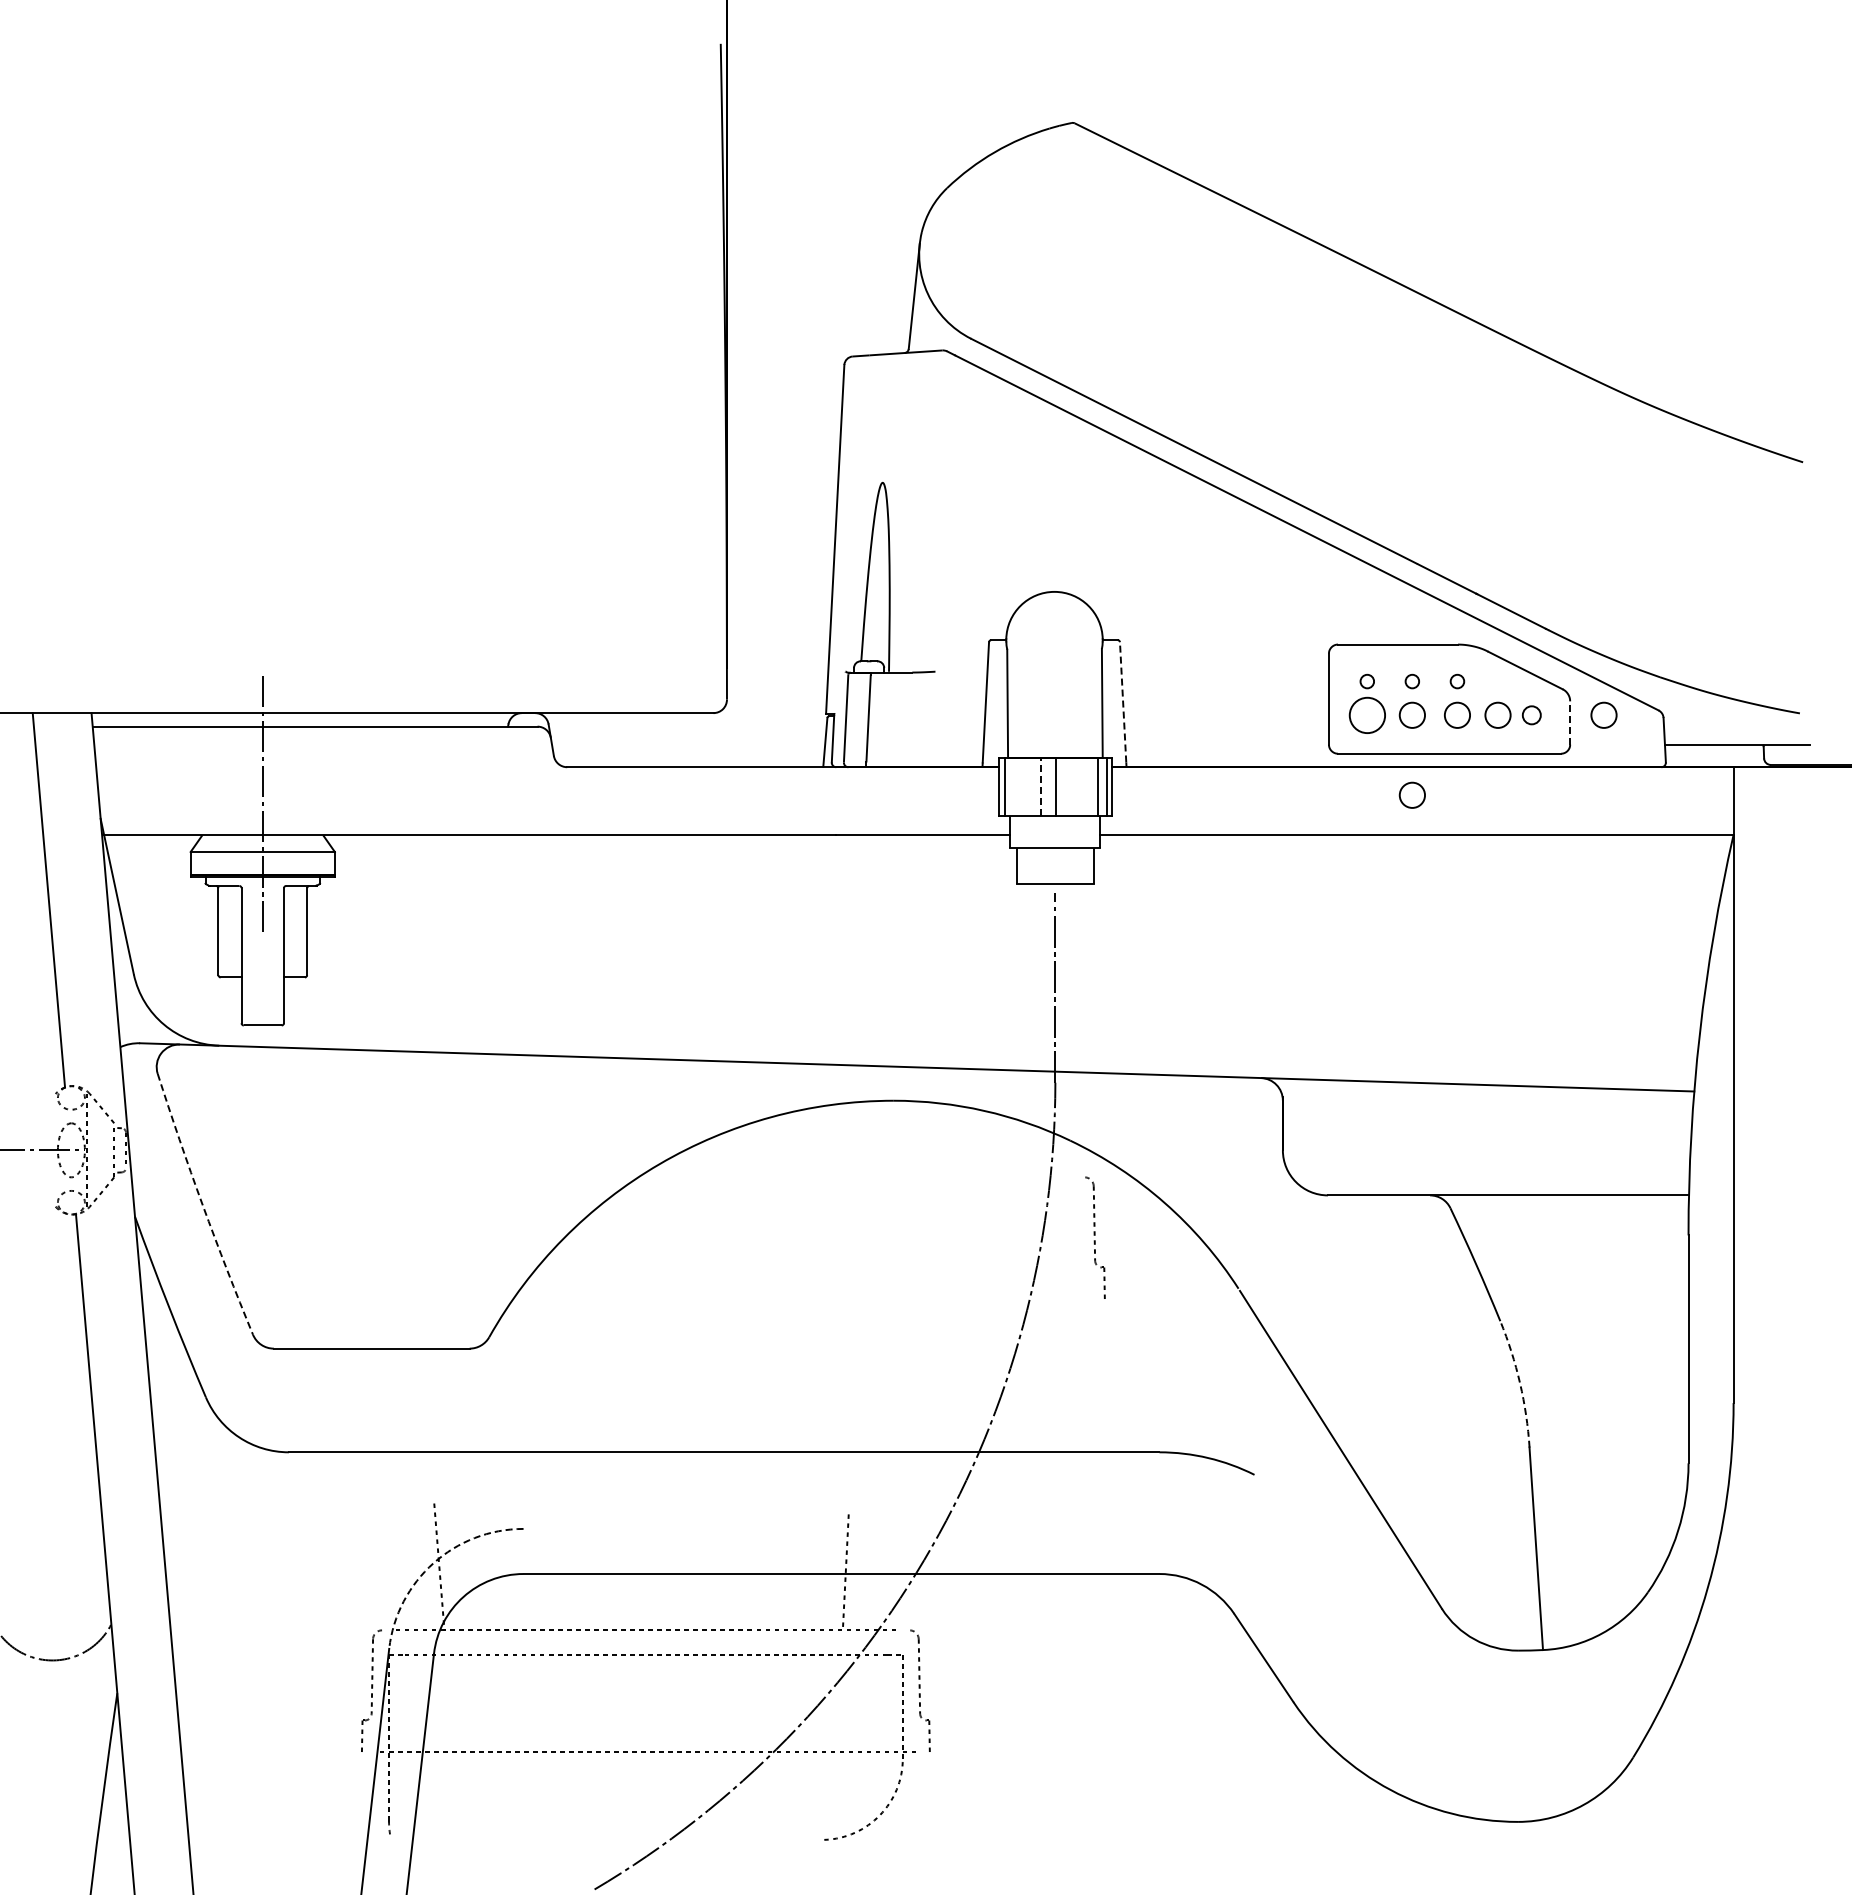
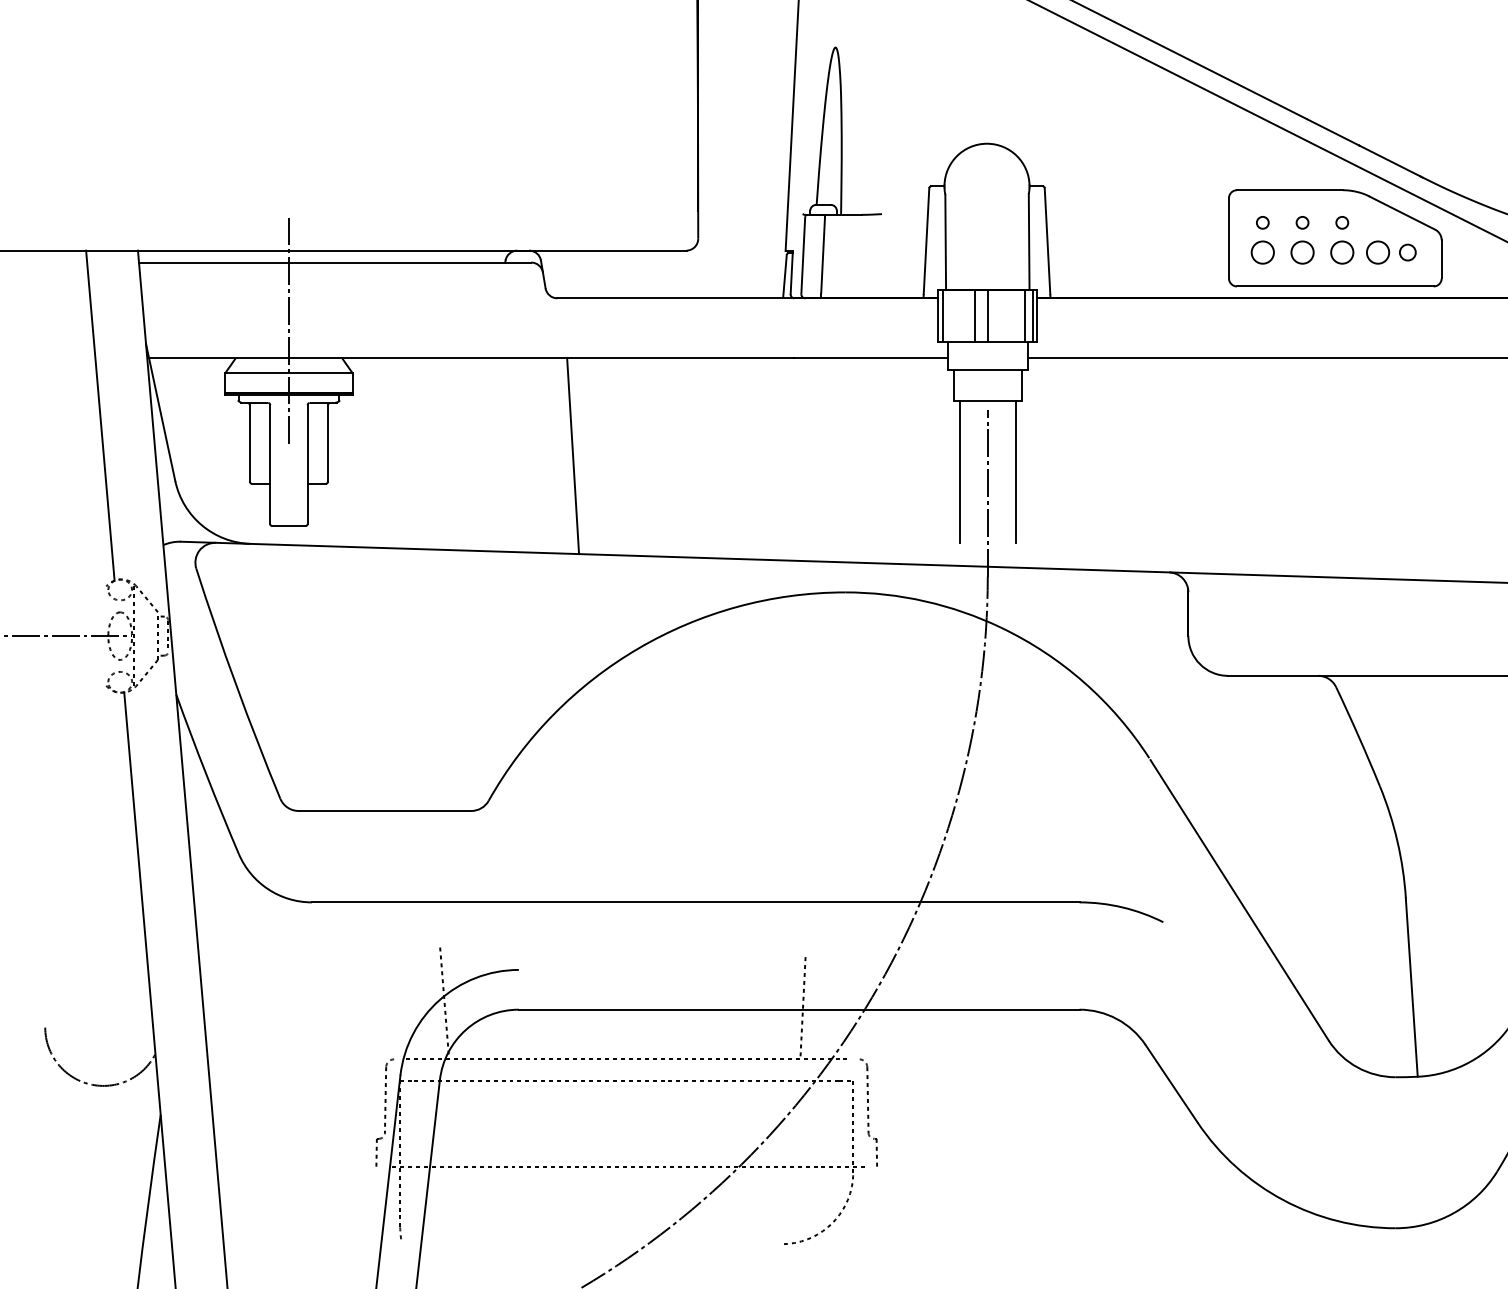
line: (1123, 701) -> (1047, 240), dashed -> solid
circle: (1366, 714) -> (1262, 251), size x0.71
circle: (1603, 714) -> (1471, 251), removed
line: (1570, 723) -> (1441, 259), dashed -> solid
line: (1041, 786) -> (975, 315), dashed -> solid
circle: (1411, 794) -> (1301, 322), removed
line: (584, 945) -> (572, 455), added
line: (1023, 964) -> (959, 472), added
line: (1086, 964) -> (1015, 472), added
arc: (202, 1205) -> (235, 684), dashed -> solid
part: (1095, 1237) -> (1023, 712), removed
arc: (1520, 1383) -> (1397, 841), dashed -> solid
arc: (433, 1563) -> (439, 1000), dashed -> solid

